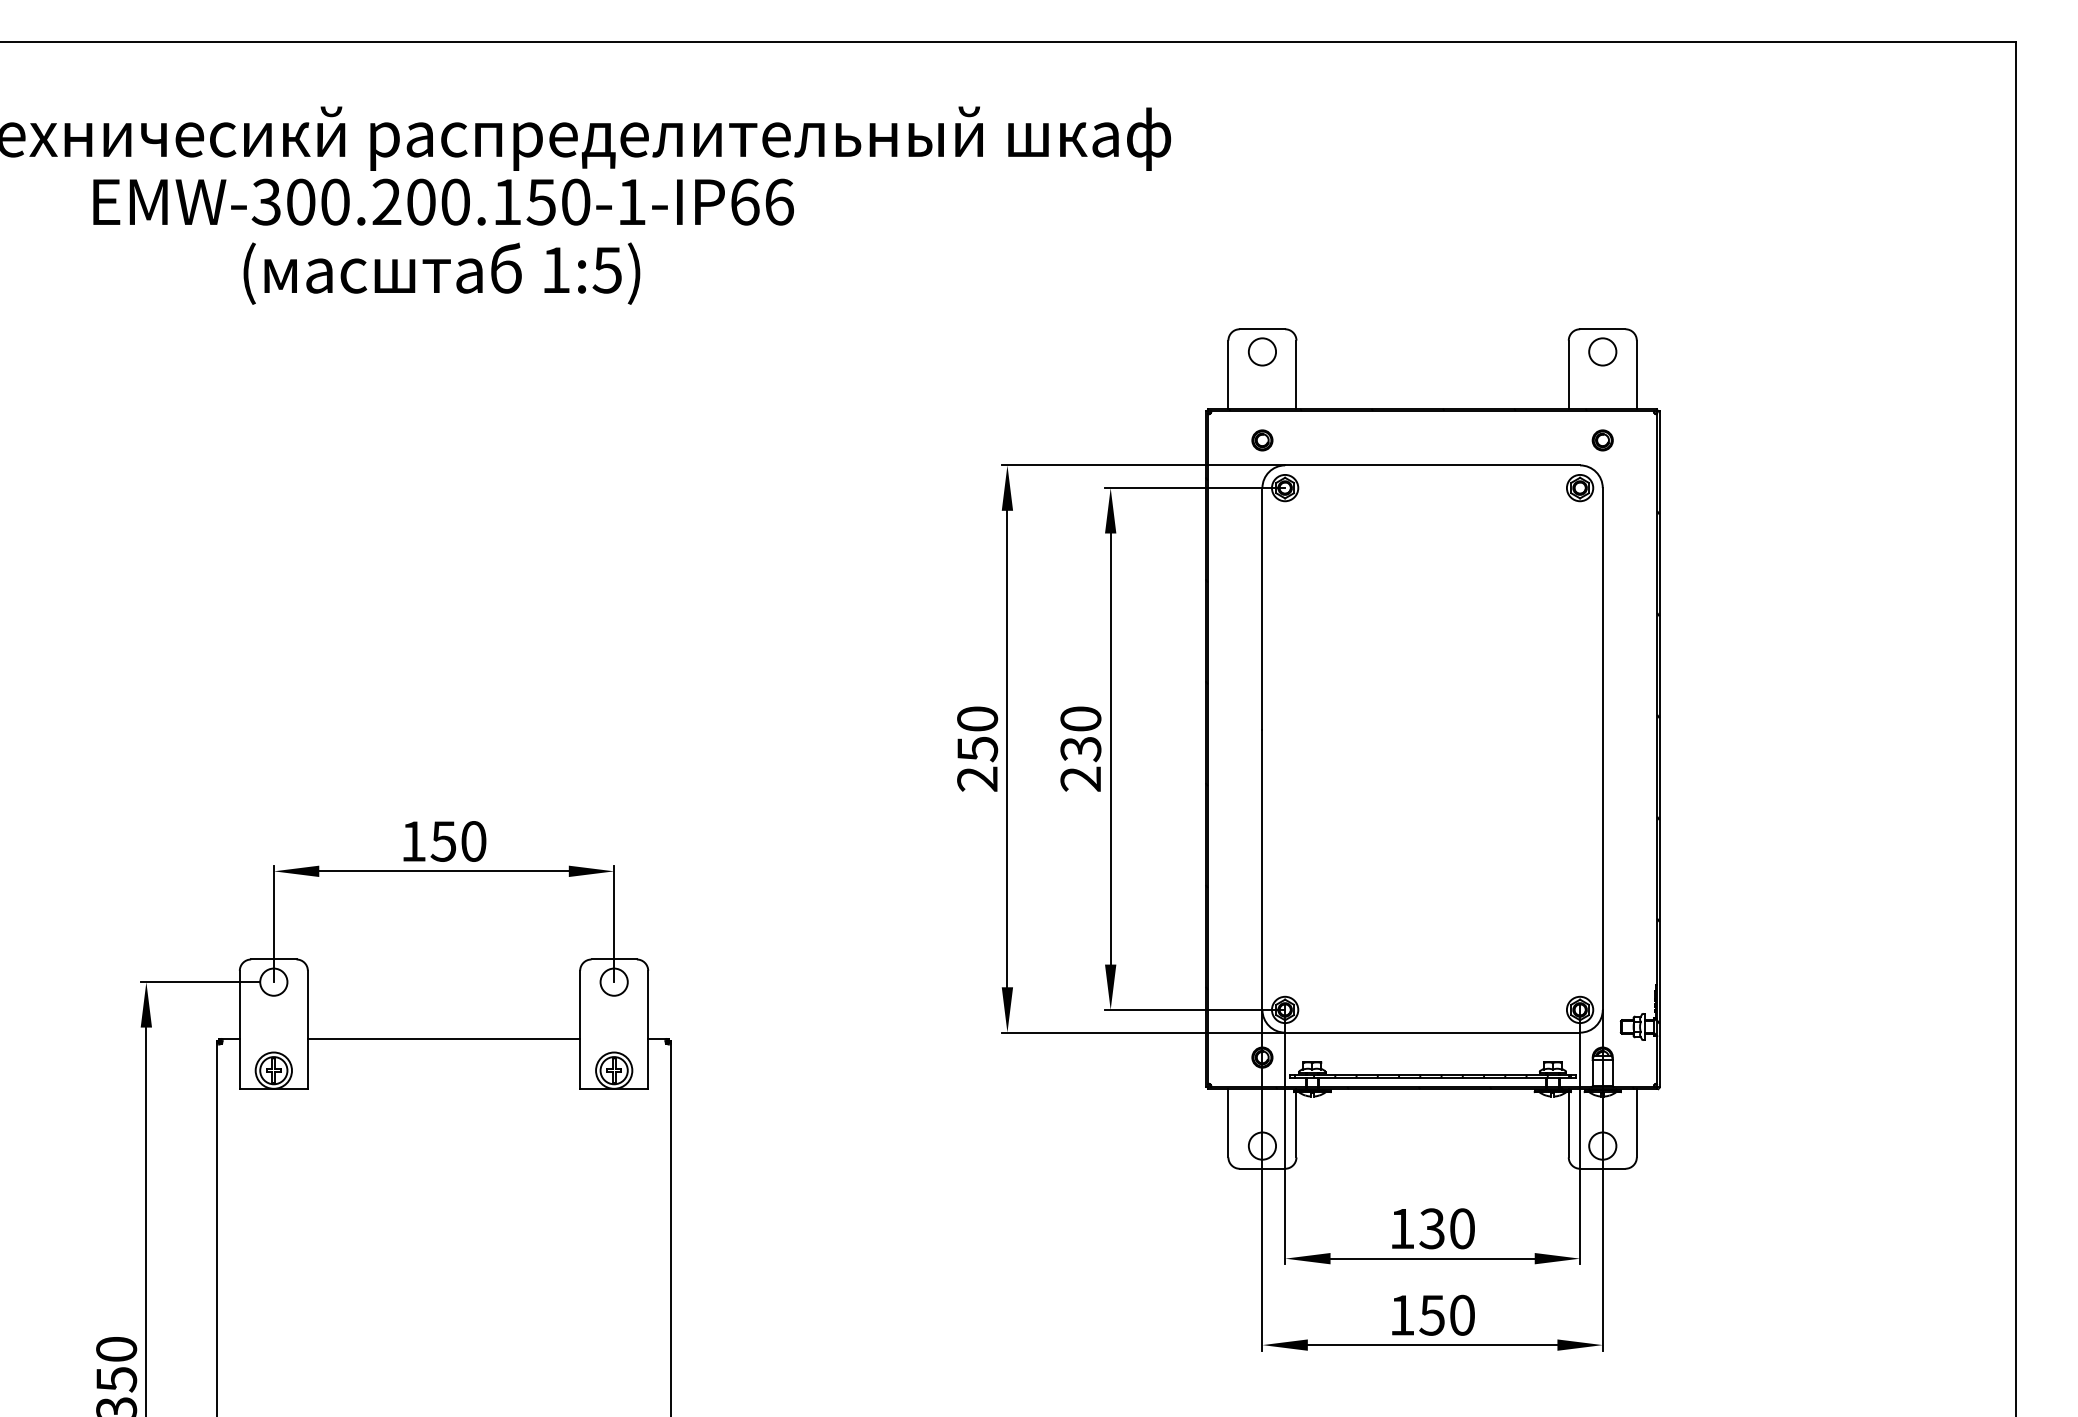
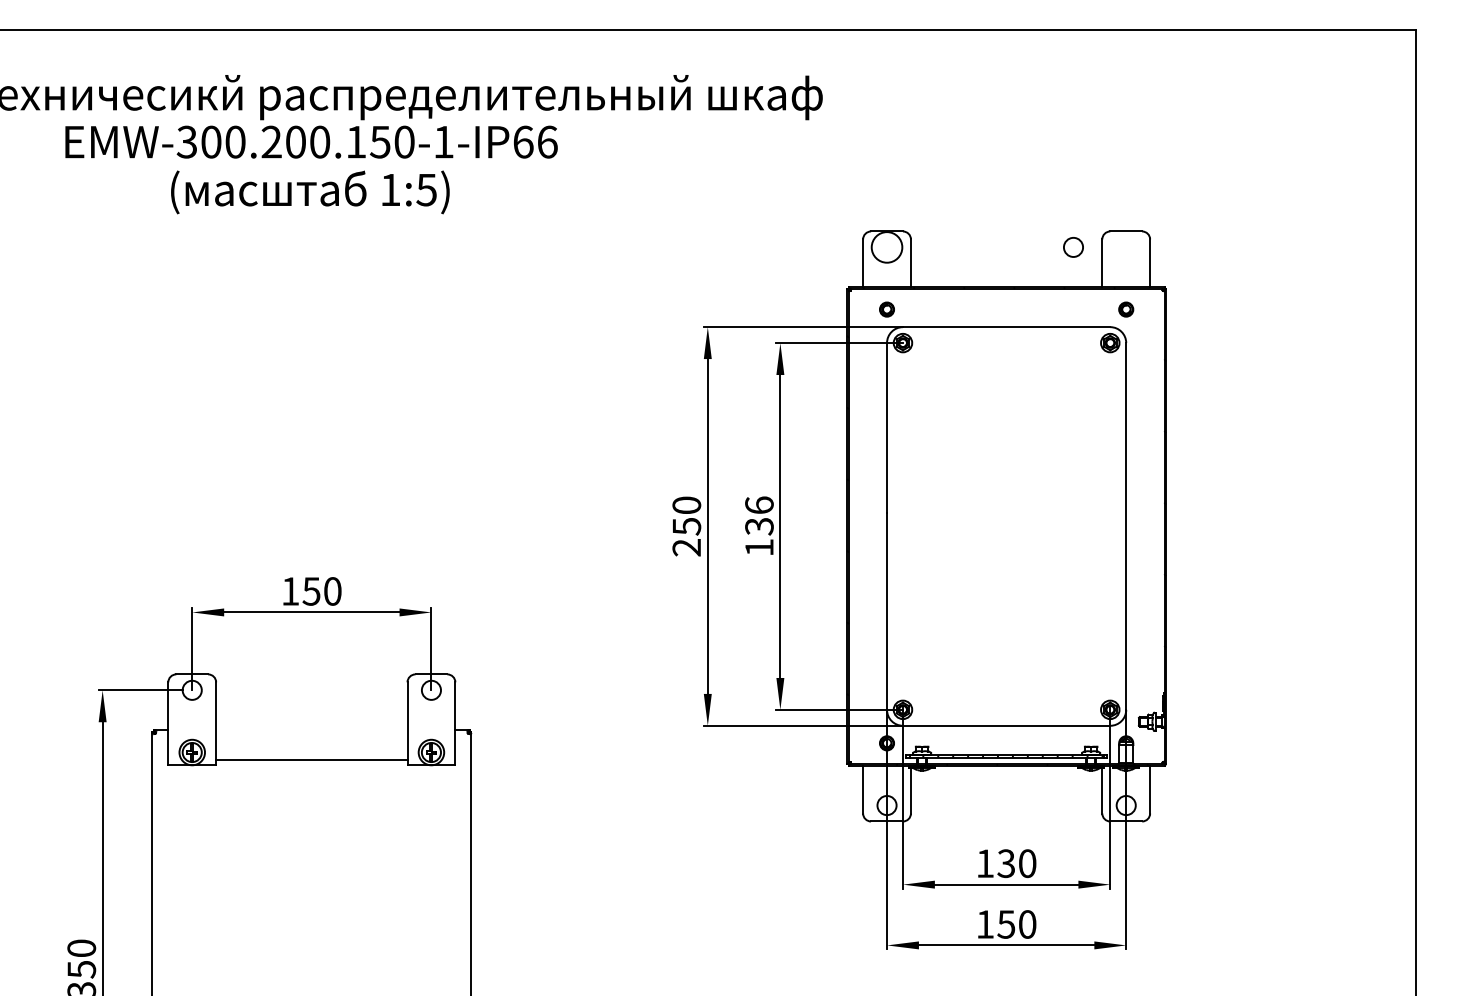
circle: (1262, 351) -> (887, 247), size x1.6
circle: (1602, 351) -> (1073, 247), moved
text: (1080, 748) -> (759, 526), 230 -> 136
line: (443, 1038) -> (311, 760), moved

